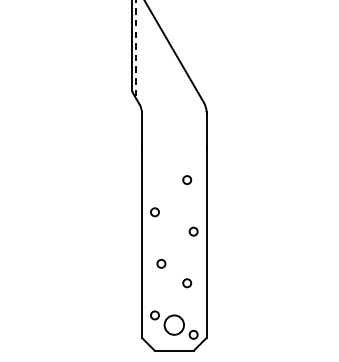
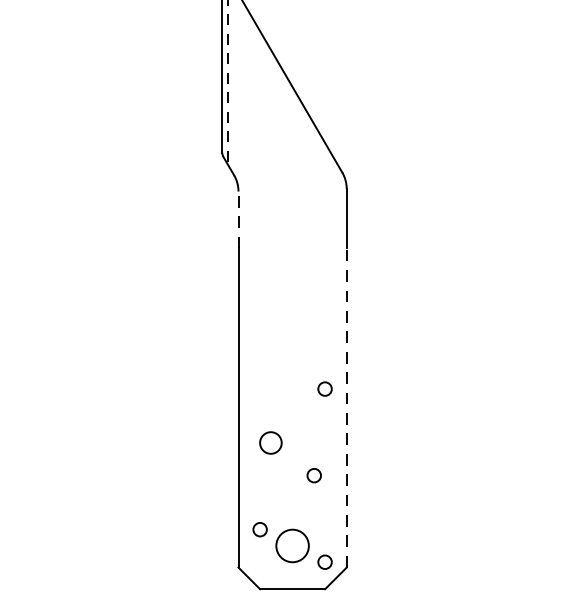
line: (142, 130) -> (239, 219), solid -> dashed
circle: (187, 179) -> (314, 301), removed
circle: (154, 212) -> (259, 356), removed
line: (206, 242) -> (346, 407), solid -> dashed
circle: (161, 263) -> (271, 442), size x1.6

